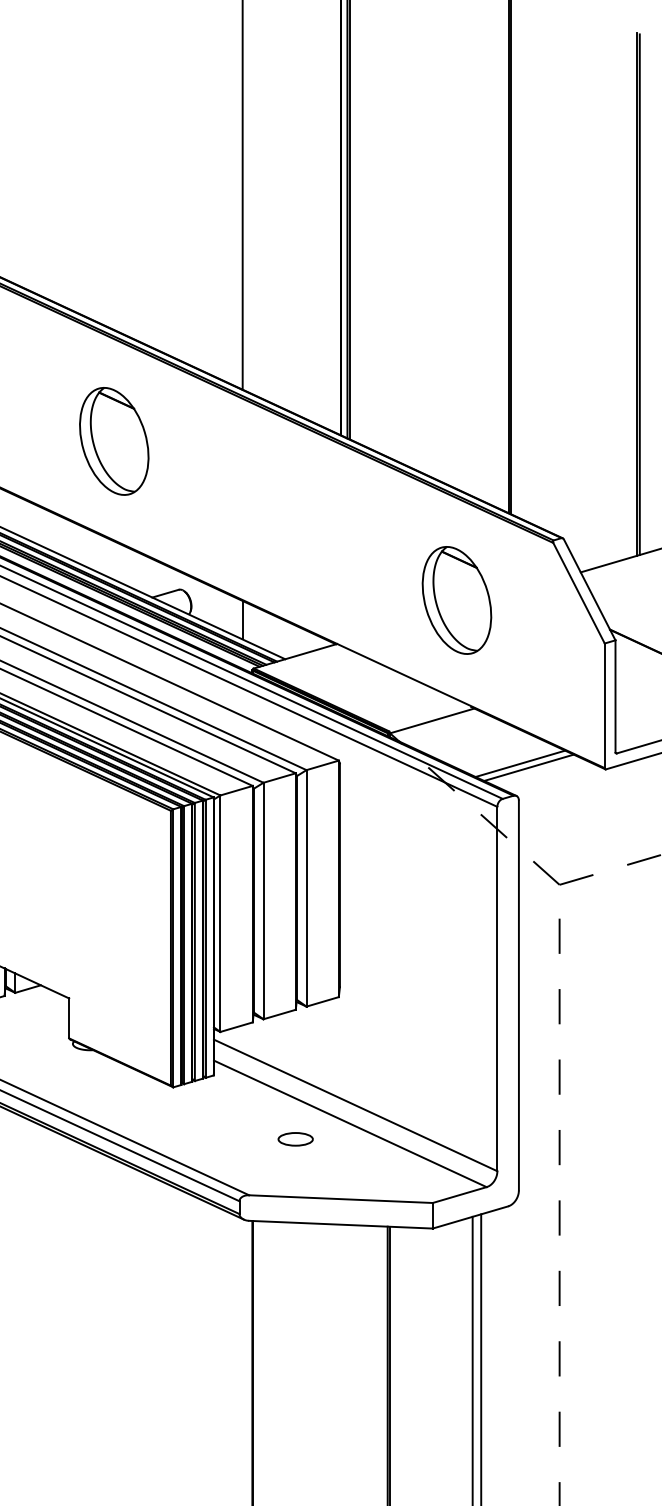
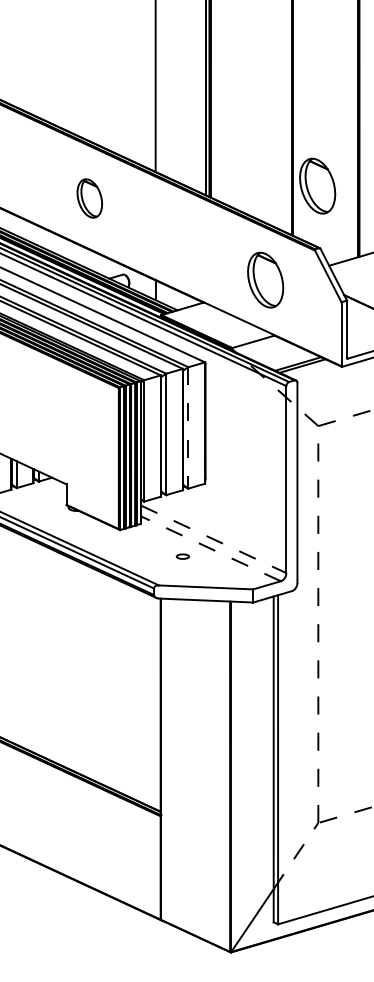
part: (558, 415) -> (317, 185), added
part: (113, 441) -> (89, 198), size x0.7
line: (306, 887) -> (188, 427), solid -> dashed
line: (357, 1105) -> (214, 539), solid -> dashed
line: (349, 1123) -> (210, 548), solid -> dashed
part: (294, 1138) -> (182, 556), size x0.7

